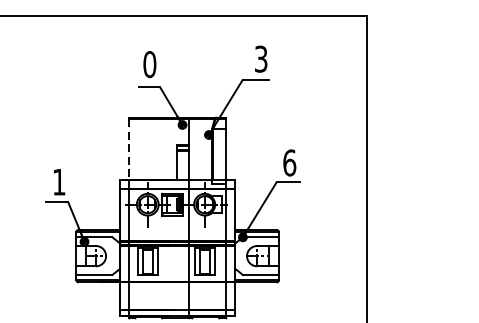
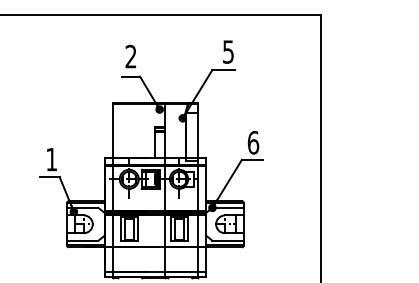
text: (261, 58) -> (228, 51), 3 -> 5
text: (149, 64) -> (130, 56), 0 -> 2
line: (128, 150) -> (112, 131), dashed -> solid

